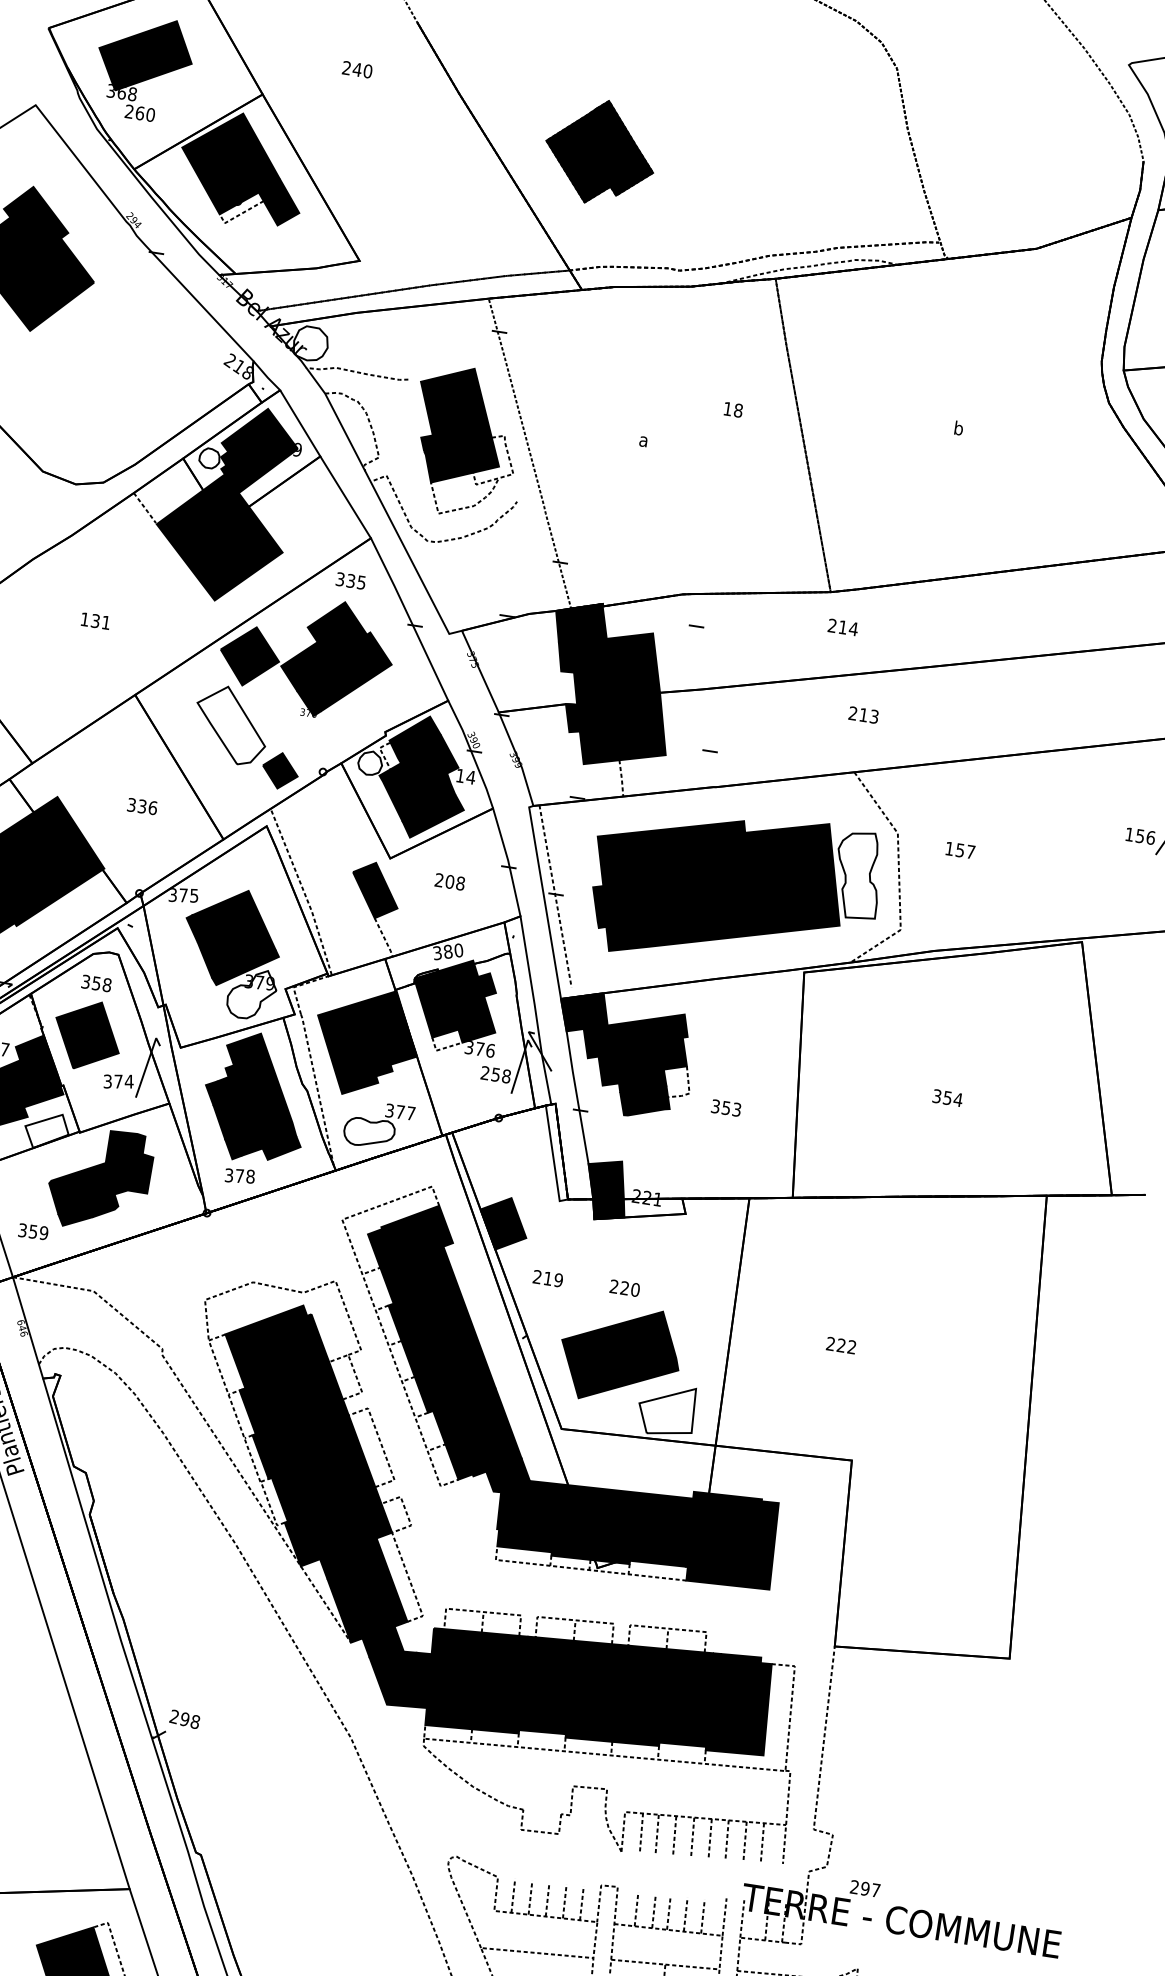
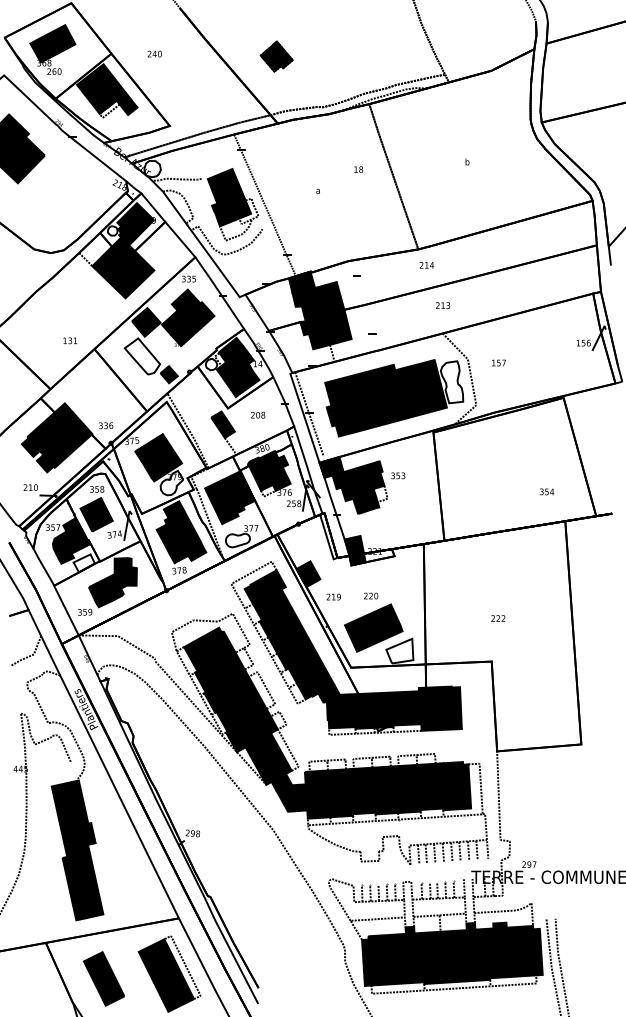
text: (356, 68) -> (154, 53), moved
part: (600, 151) -> (276, 56), size x0.6
text: (96, 620) -> (70, 340), moved
text: (143, 806) -> (106, 425), moved
text: (946, 1097) -> (546, 491), moved
text: (726, 1107) -> (398, 475), moved
text: (841, 1345) -> (498, 618), moved

